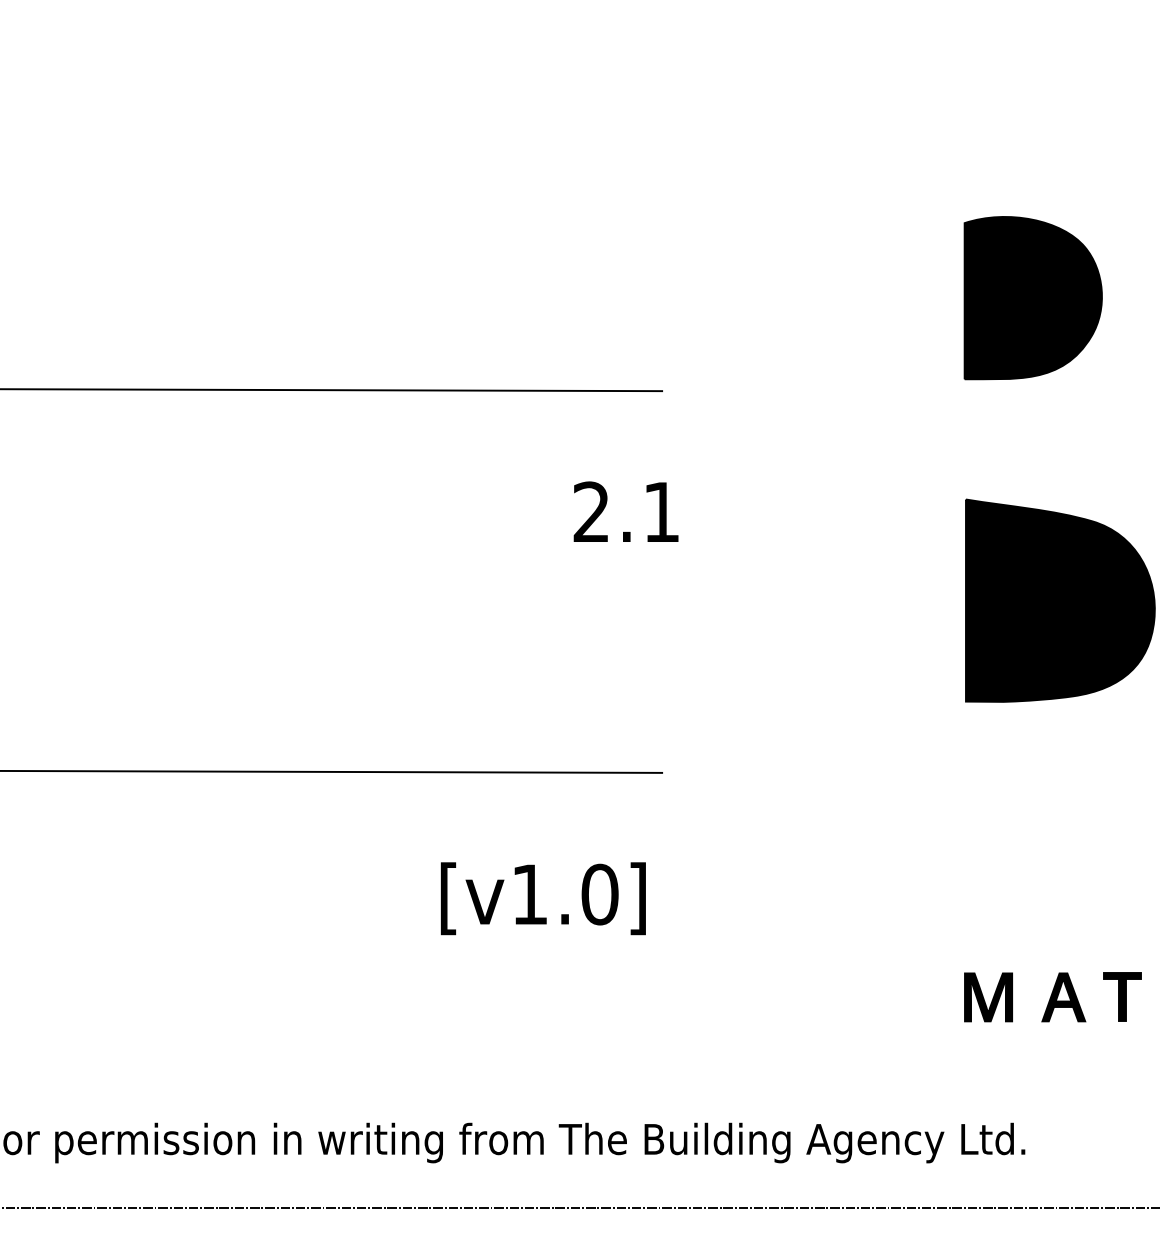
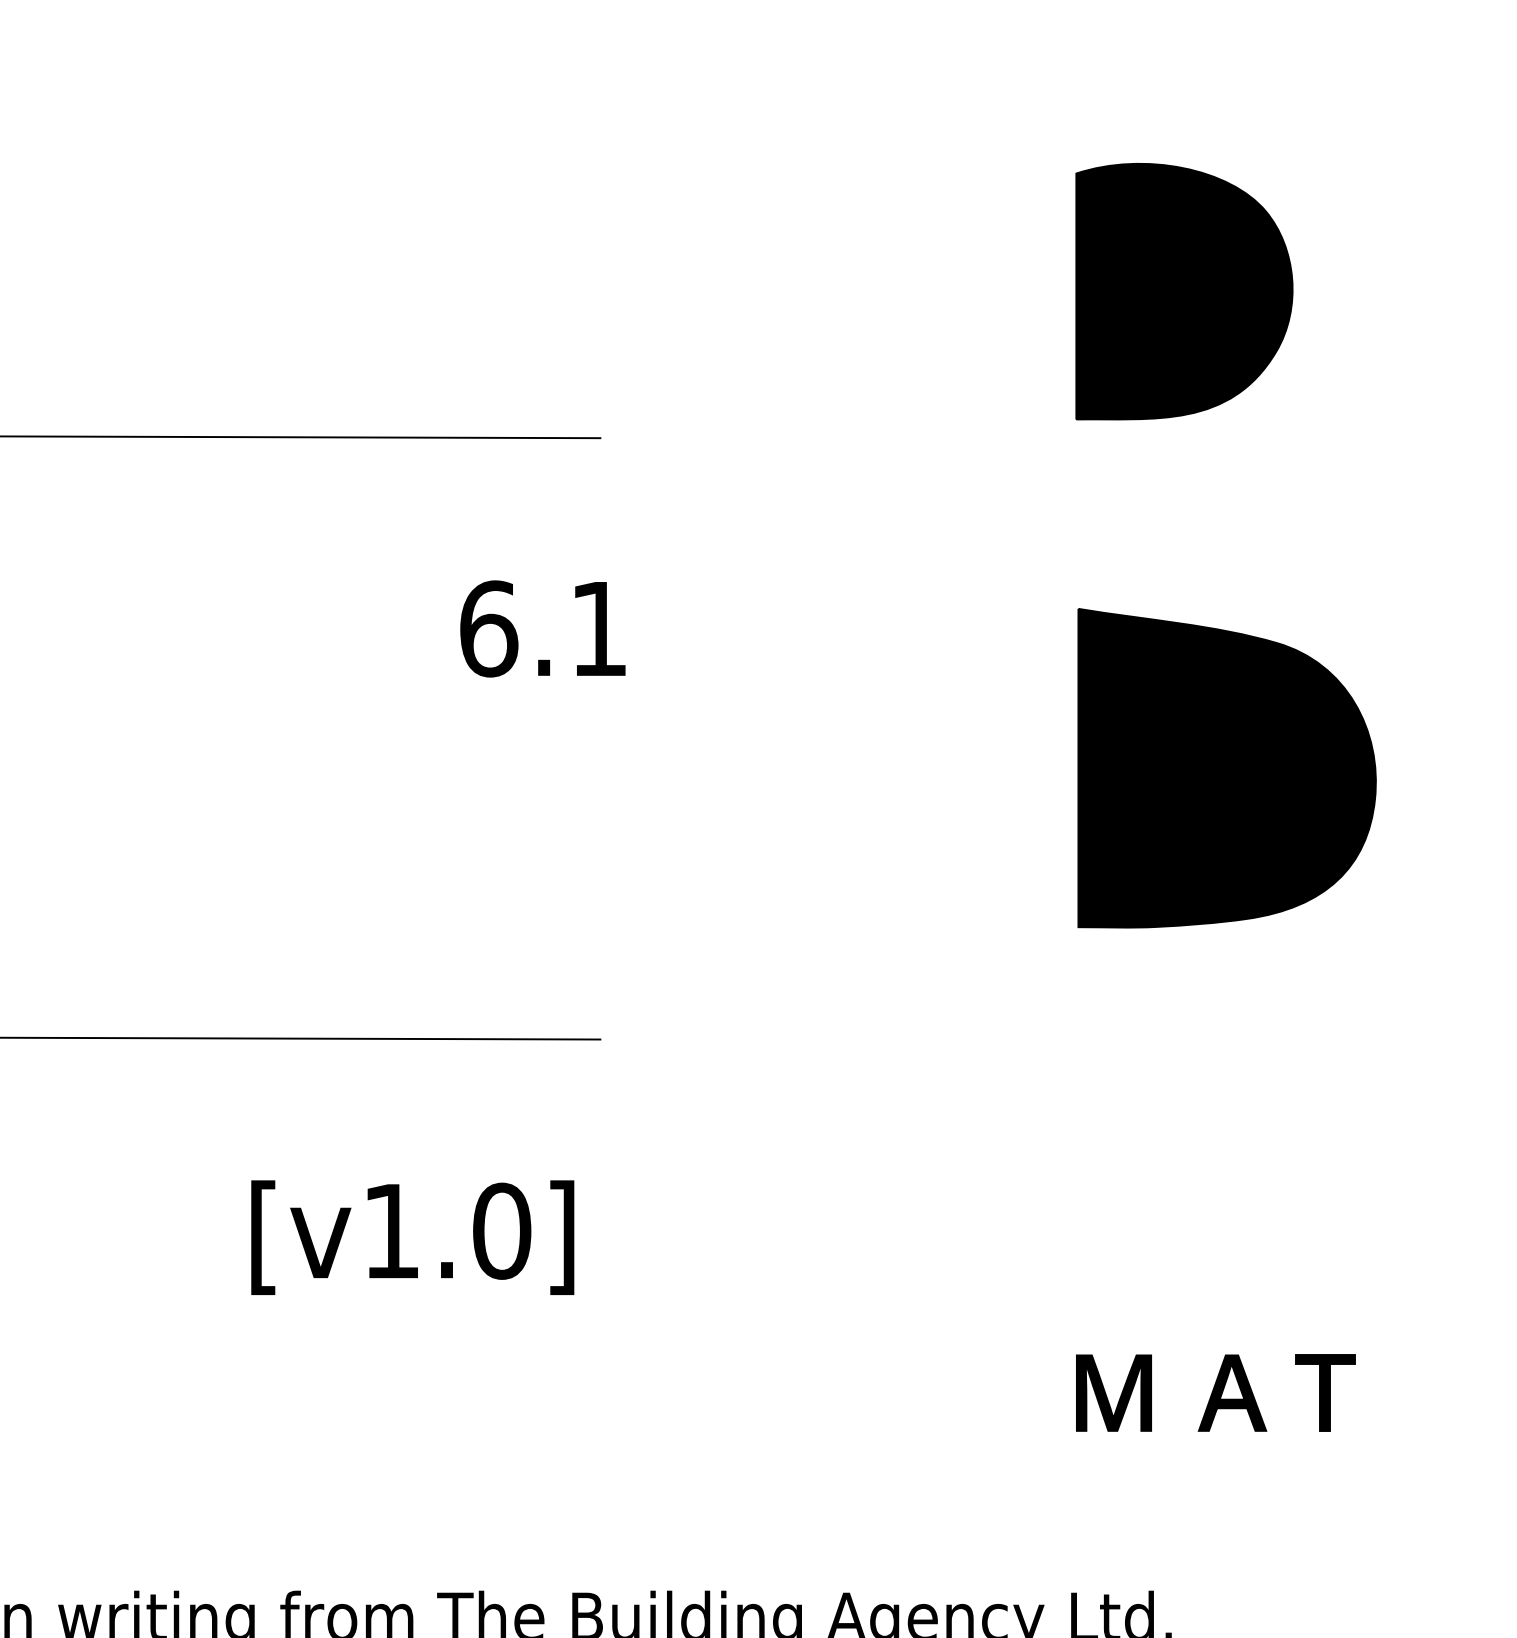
text: (591, 512) -> (488, 629), 2.1 -> 6.1

